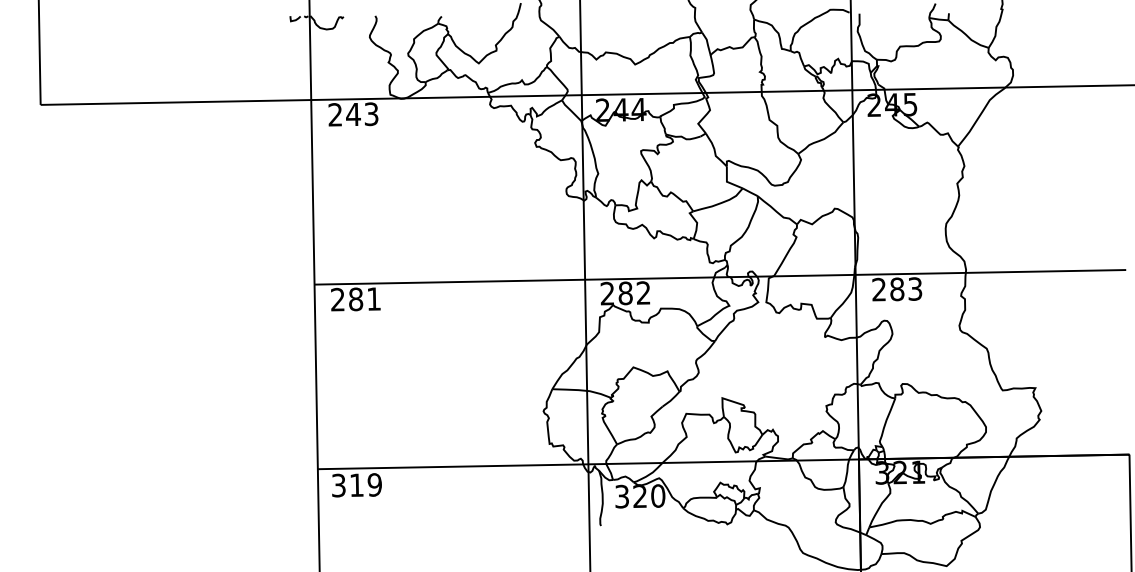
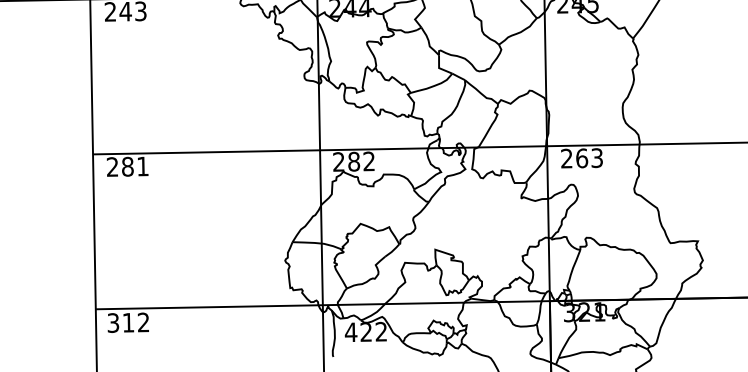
text: (897, 289) -> (582, 158), 283 -> 263
text: (374, 484) -> (143, 322), 319 -> 312
text: (639, 496) -> (365, 332), 320 -> 422

